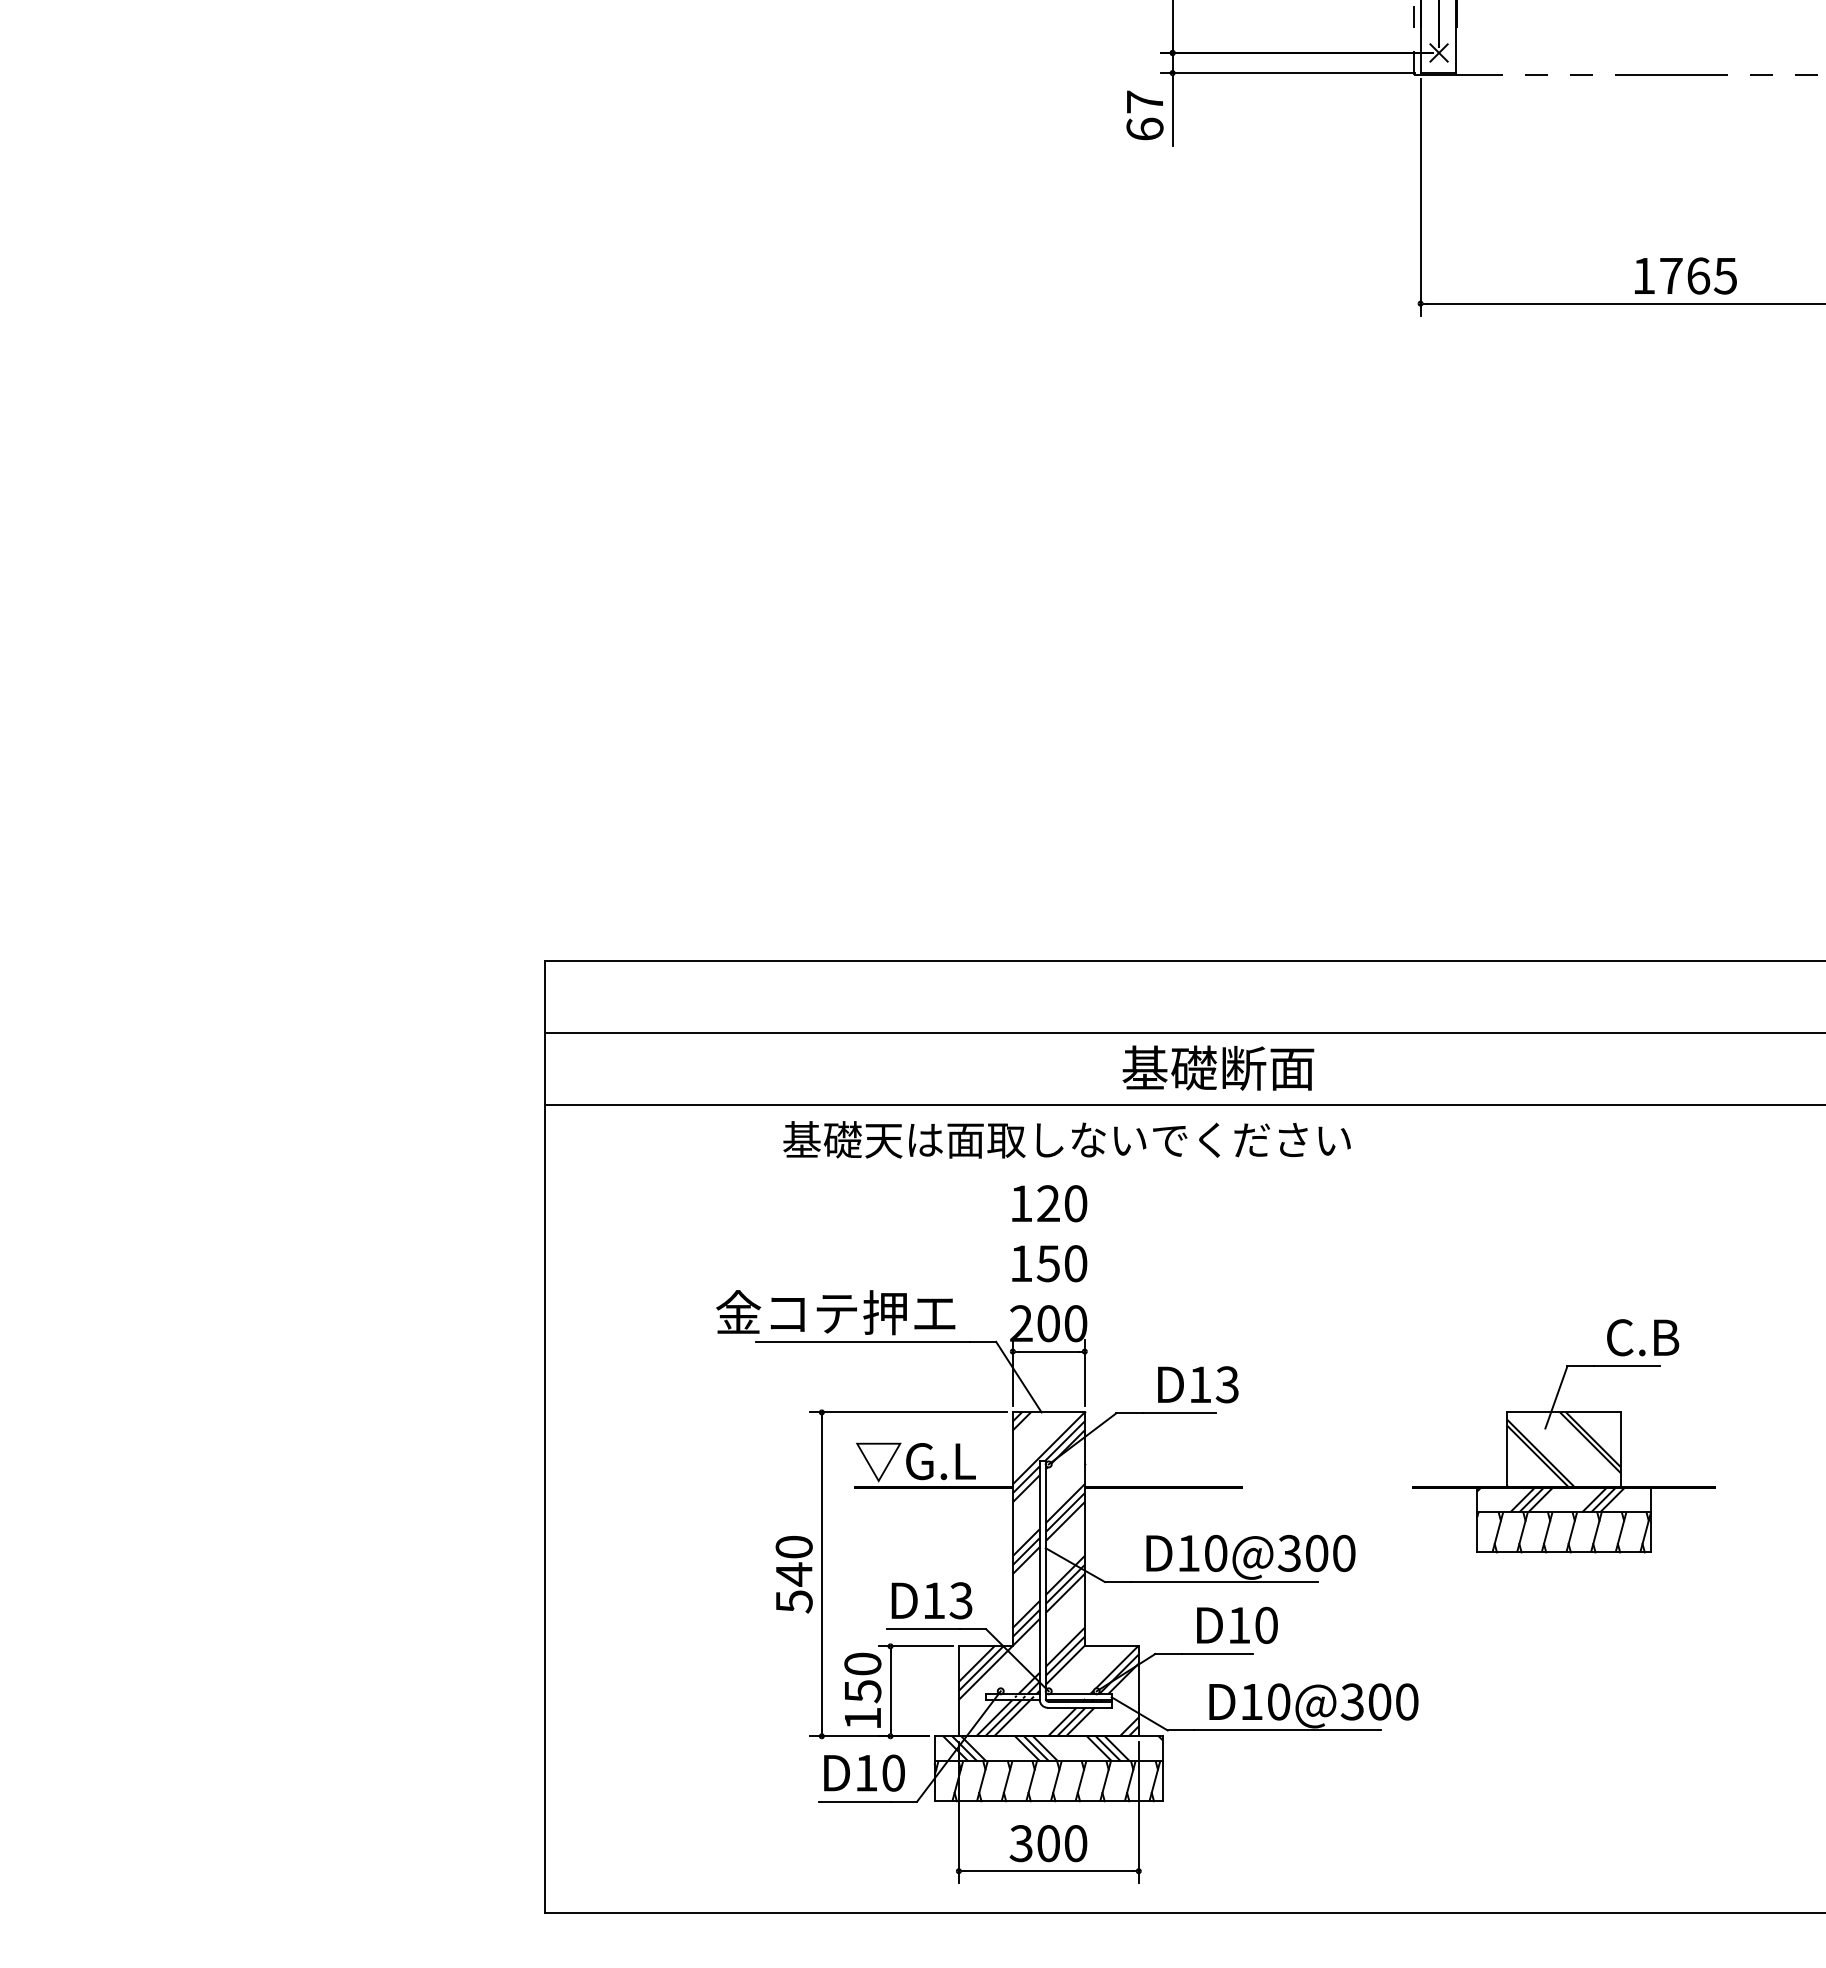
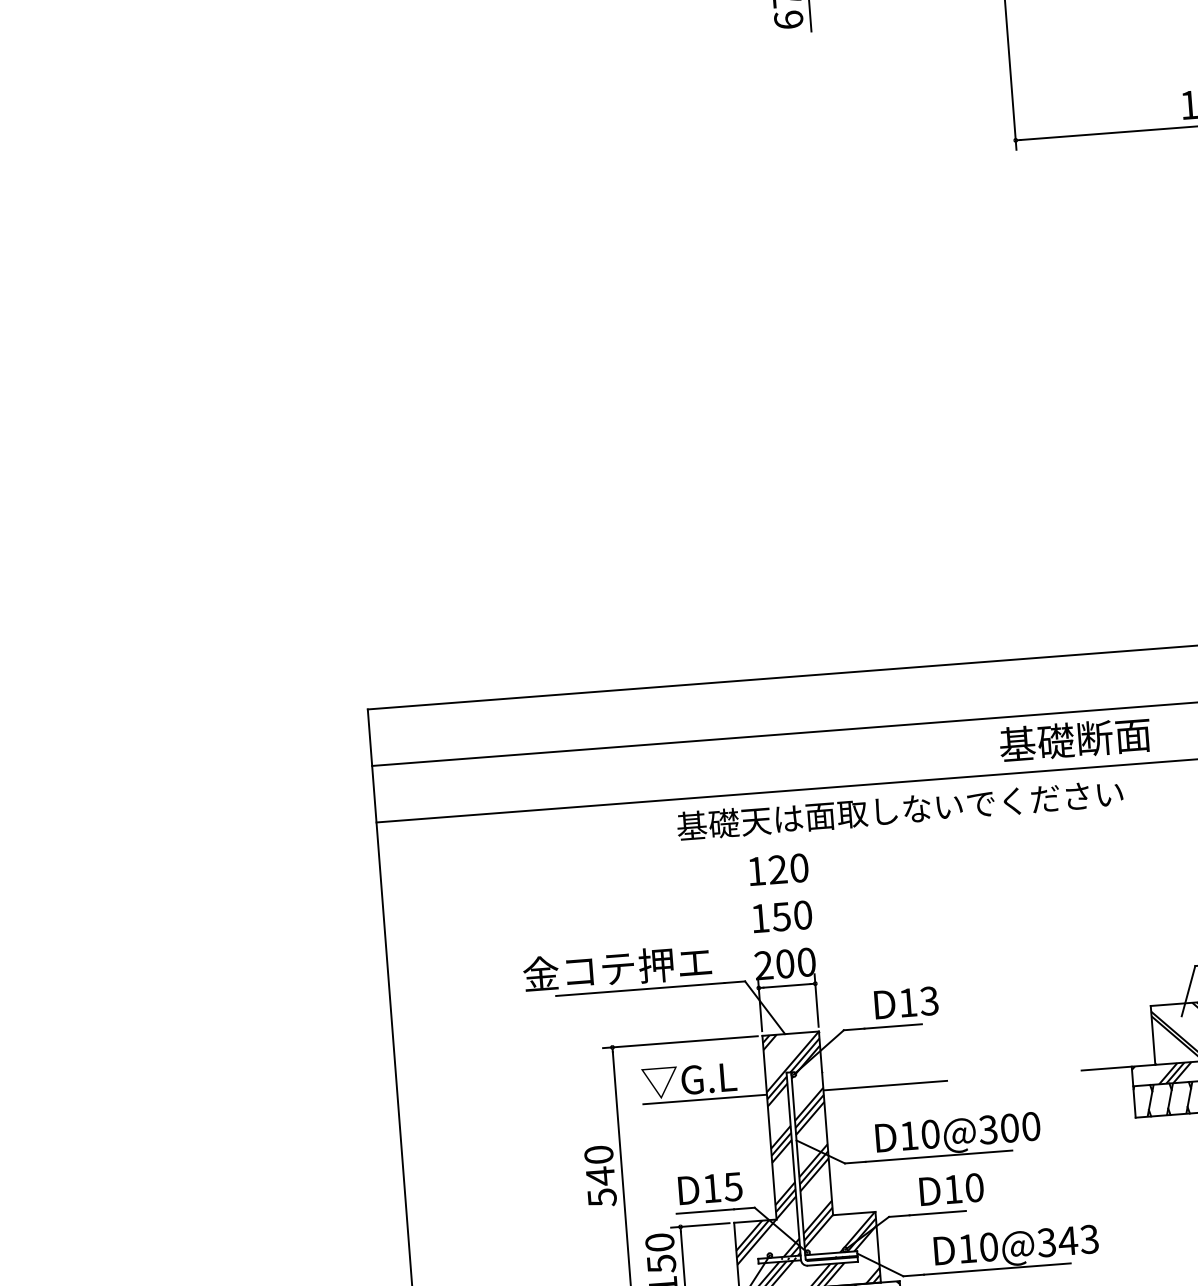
text: (1218, 1067) -> (1075, 739), moved
text: (1066, 1139) -> (899, 809), moved
text: (961, 1600) -> (733, 1186), D13 -> D15
text: (1392, 1701) -> (1078, 1239), D10@300 -> D10@343

